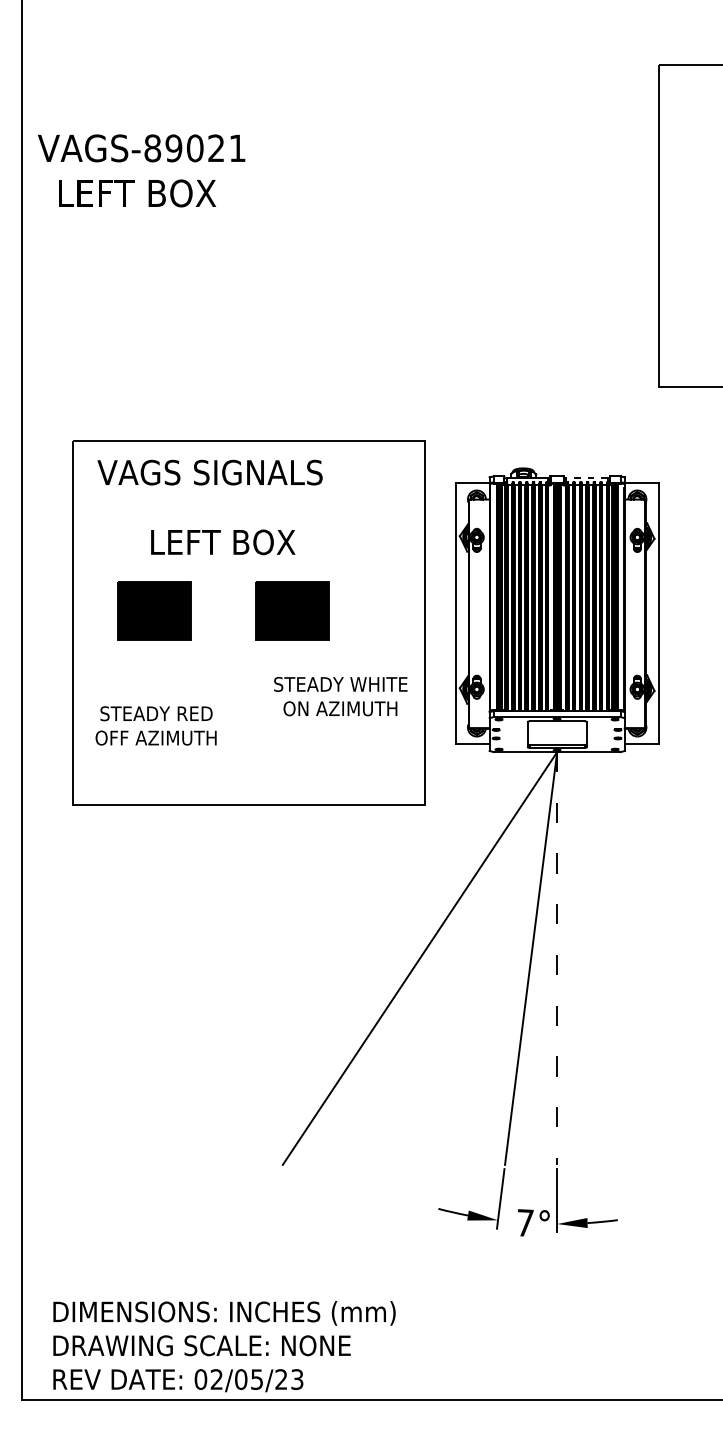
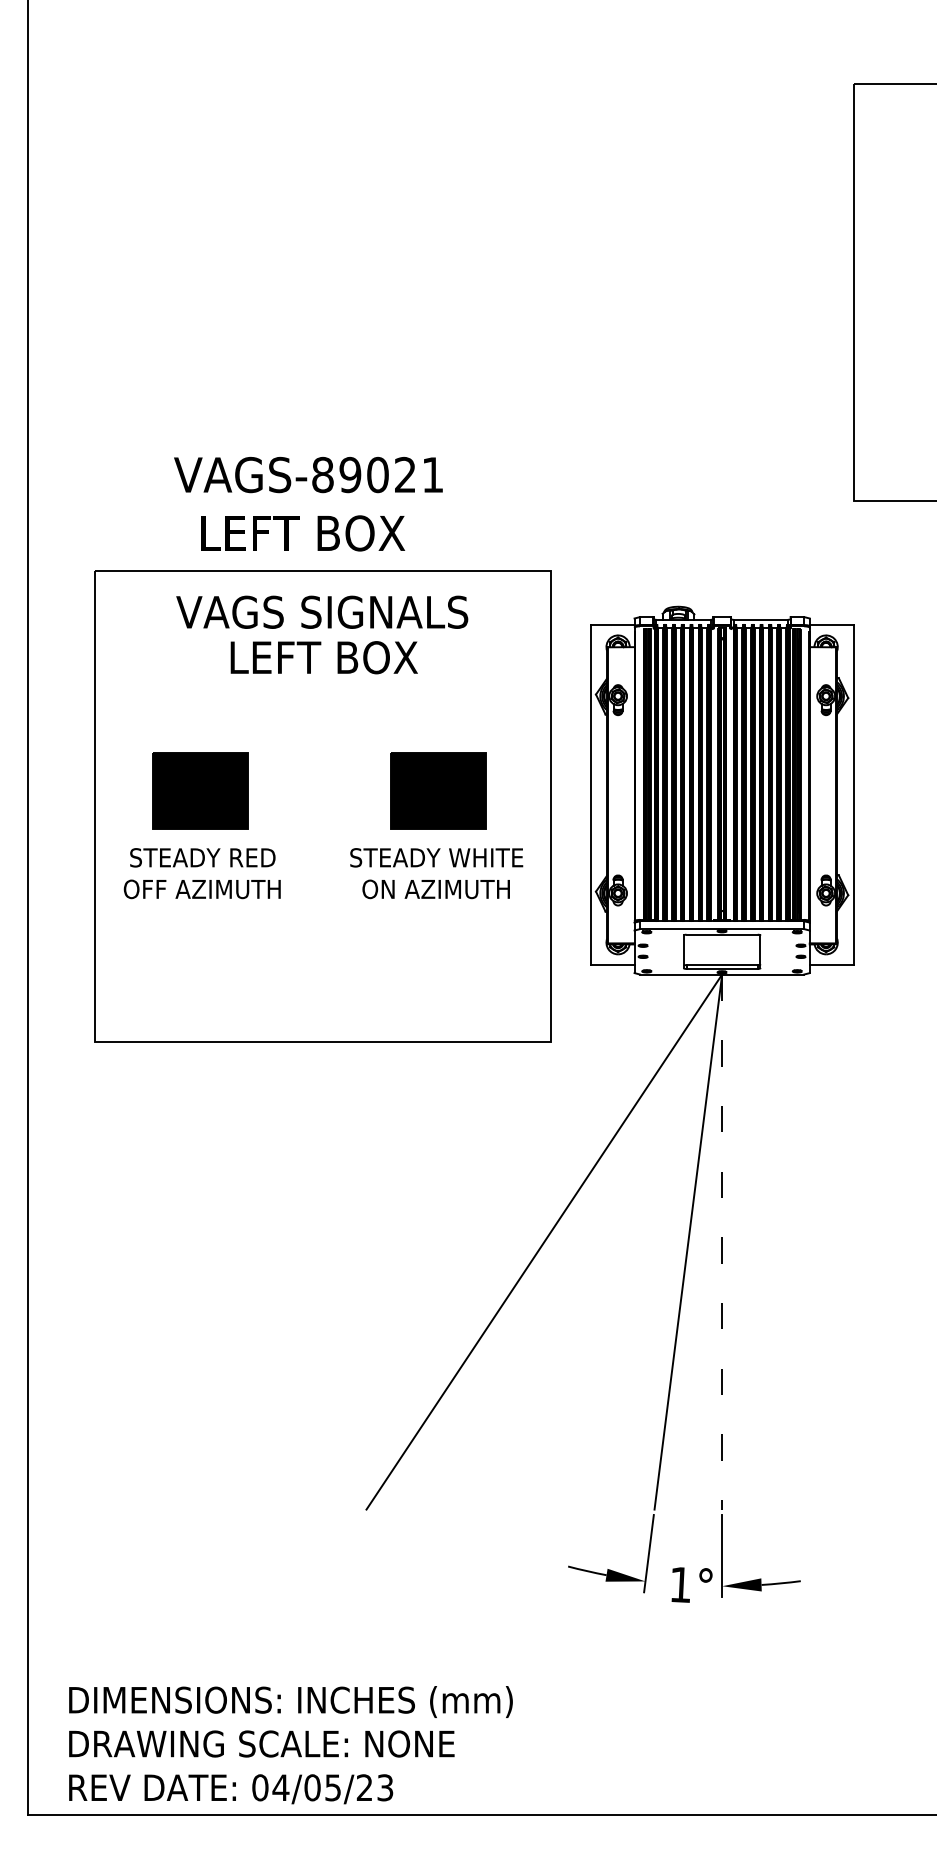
text: (141, 170) -> (308, 503), moved
text: (210, 472) -> (322, 611), moved
line: (586, 478) -> (760, 619), dashed -> solid
text: (222, 542) -> (323, 657), moved
part: (292, 610) -> (438, 790), moved
text: (340, 696) -> (436, 873), moved
text: (155, 725) -> (201, 873), moved
text: (525, 1222) -> (681, 1584), 7° -> 1°
text: (216, 1379) -> (280, 1787), 02/05/23 -> 04/05/23

